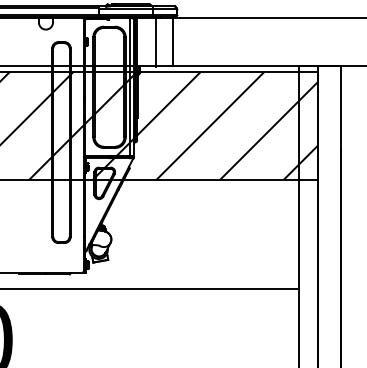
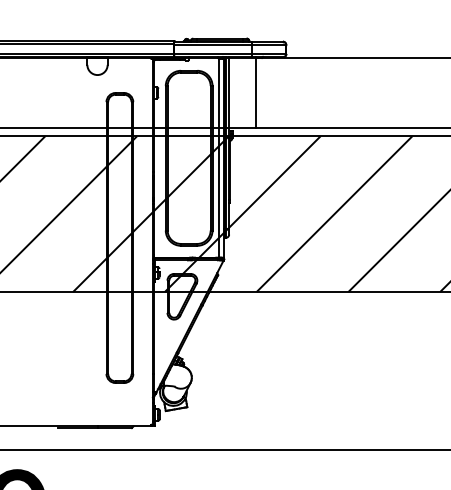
line: (172, 42) -> (280, 93), removed

